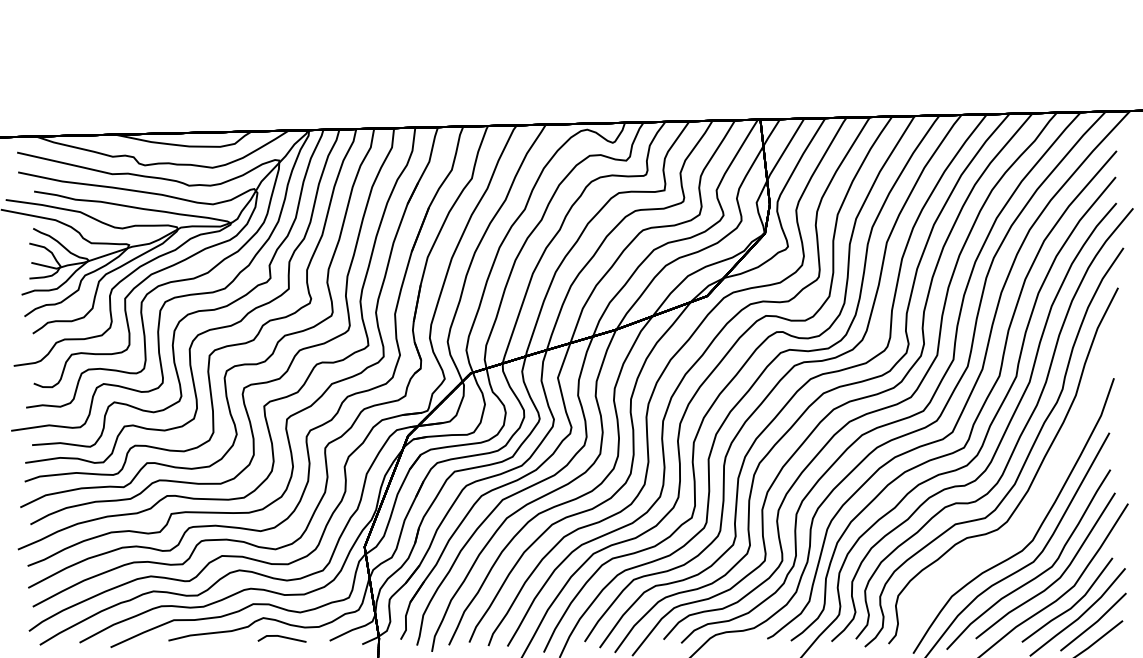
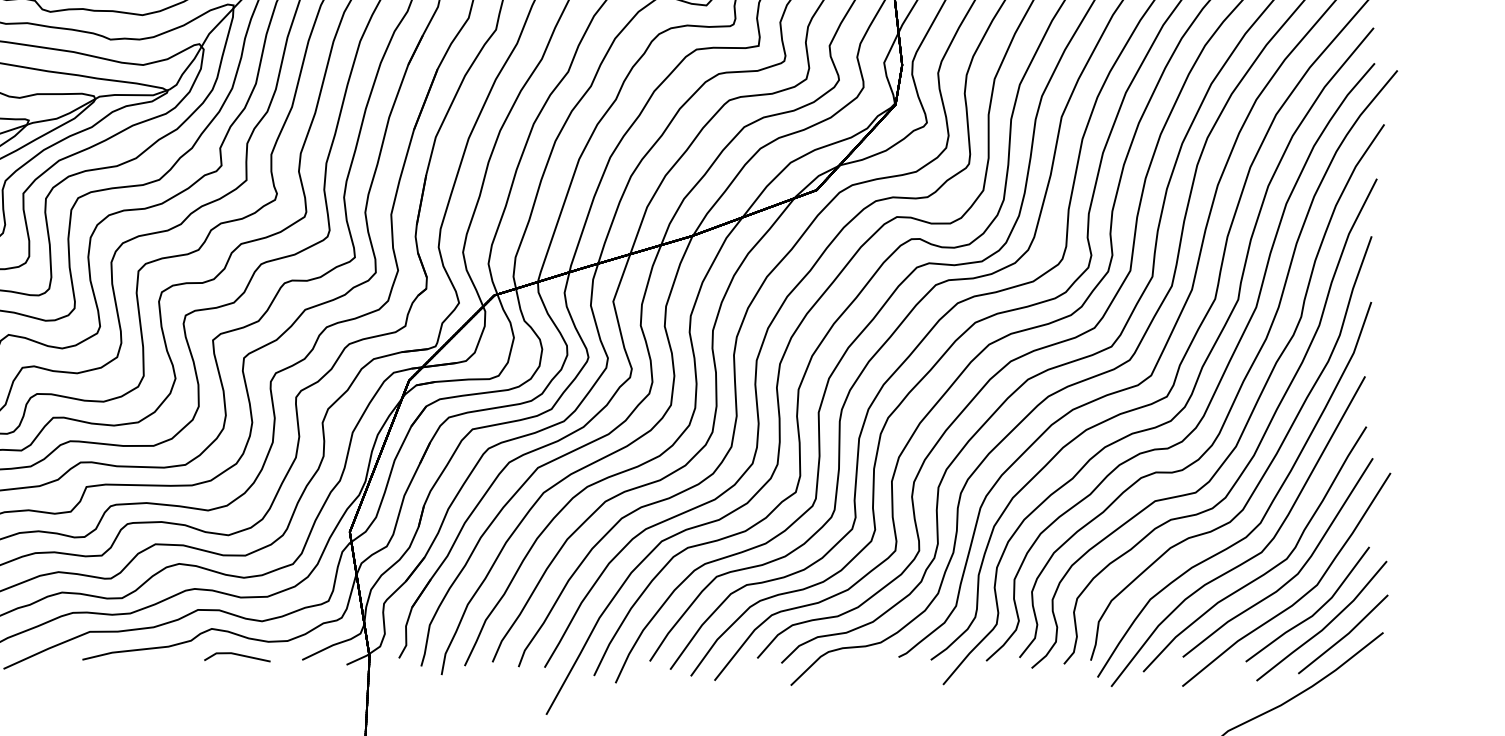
part: (1035, 502) -> (1264, 471), added

